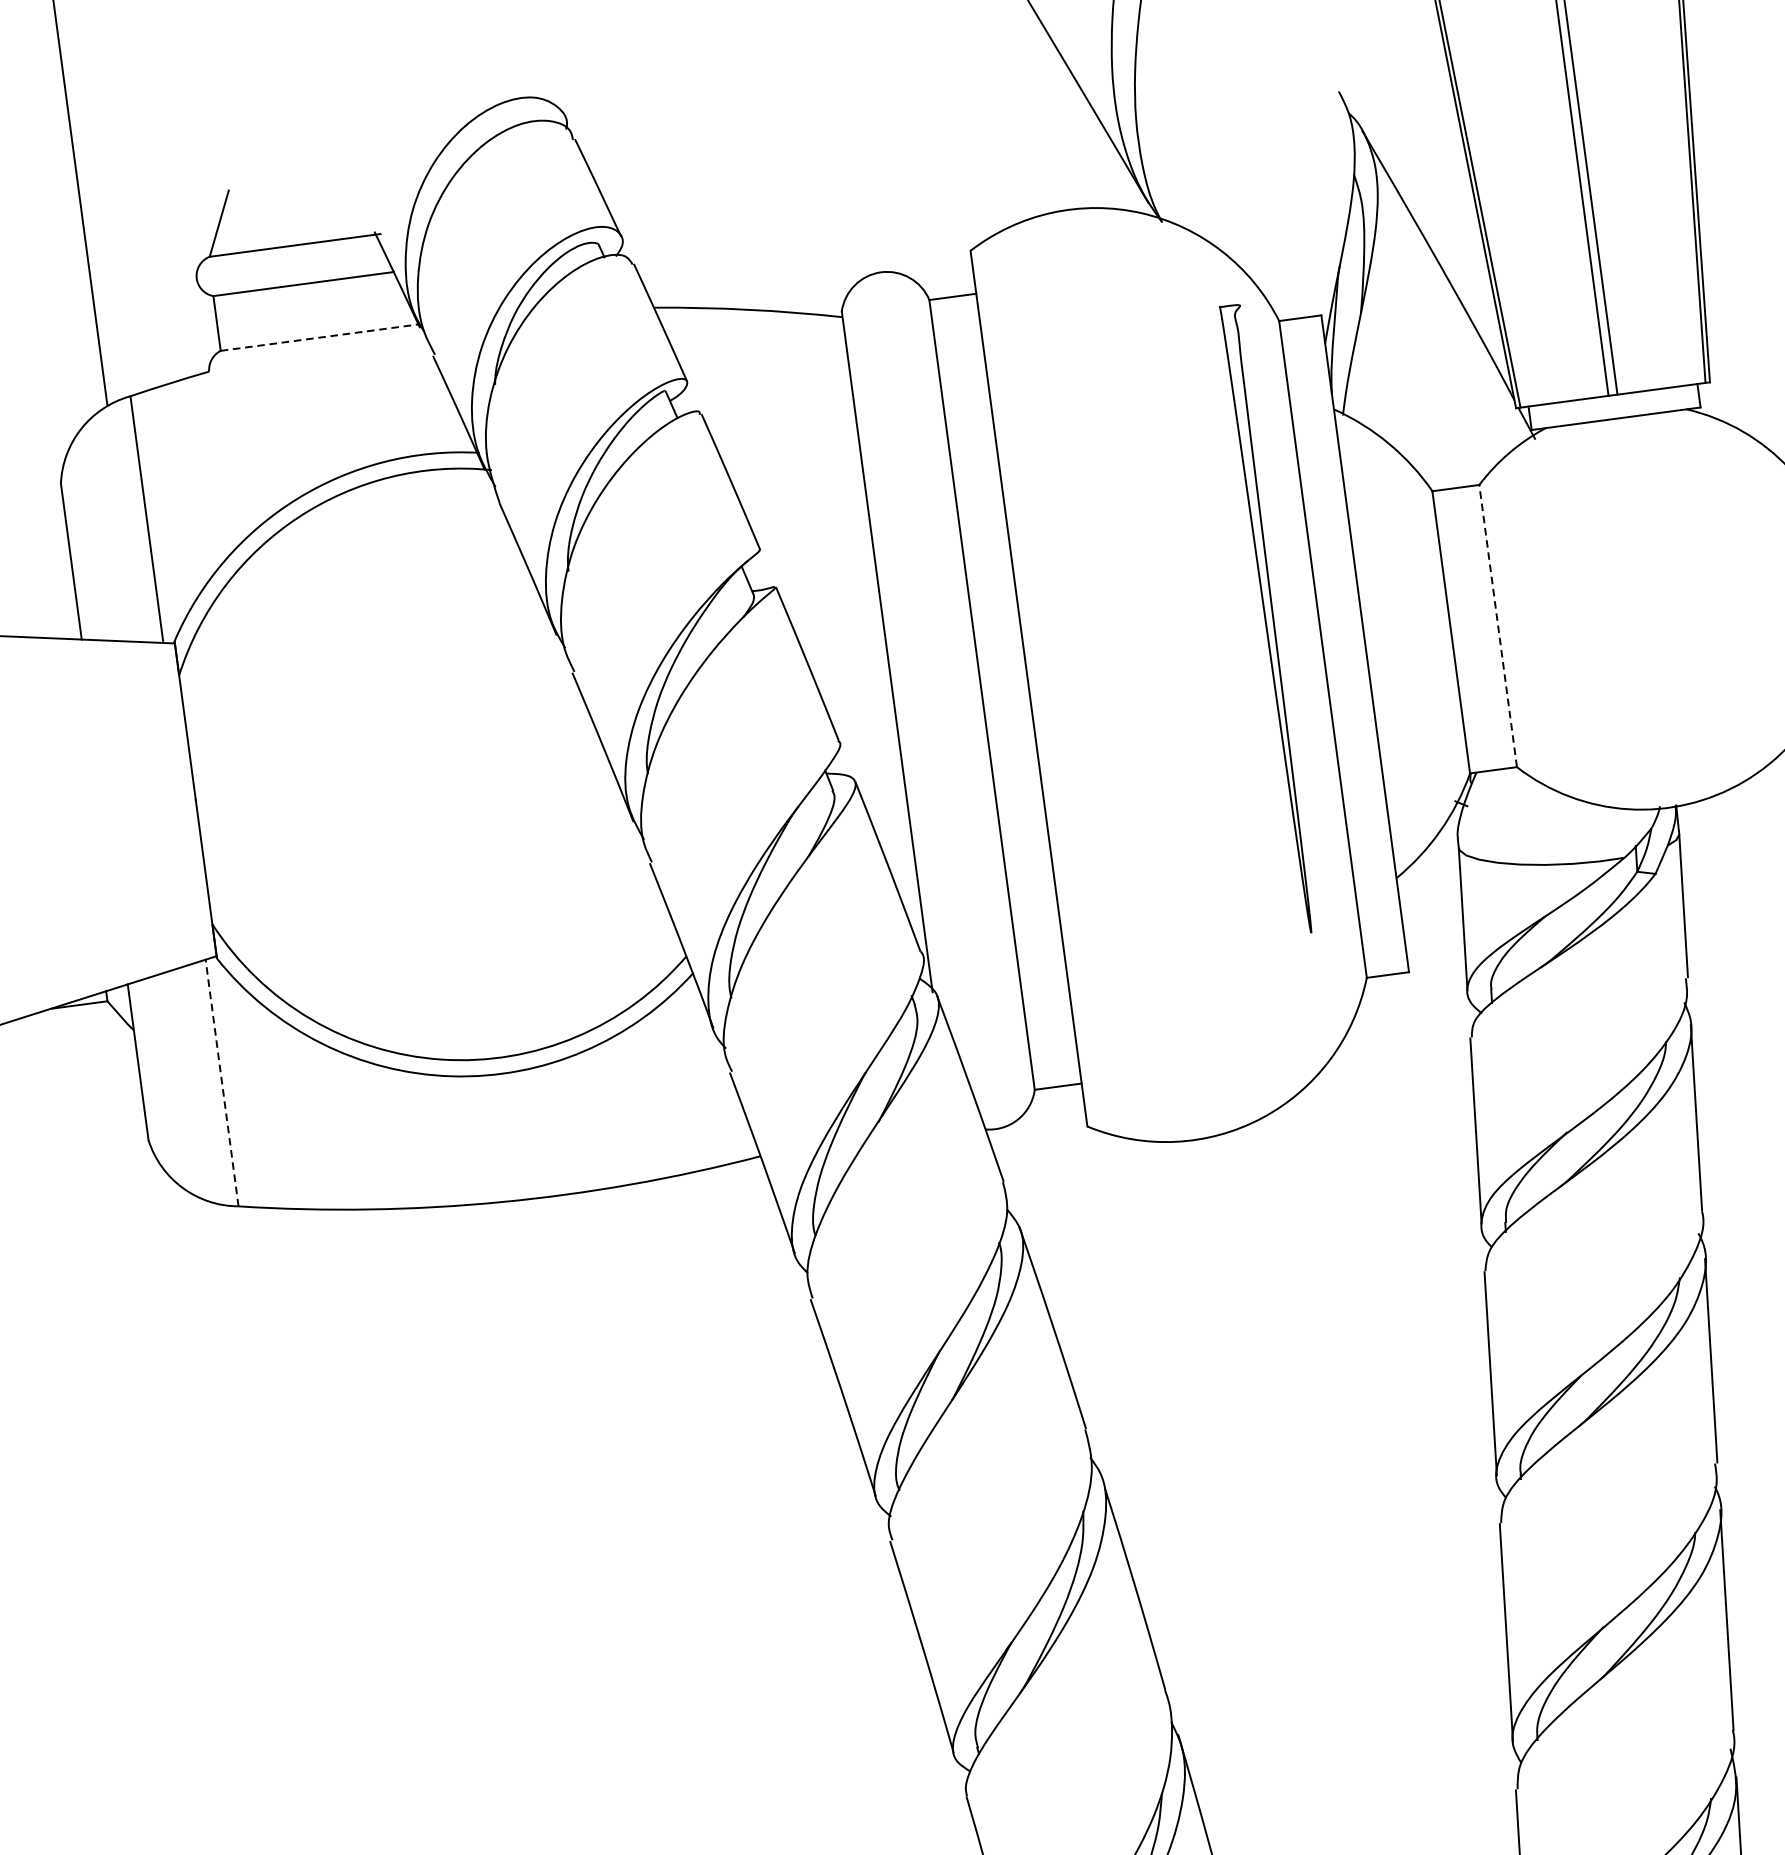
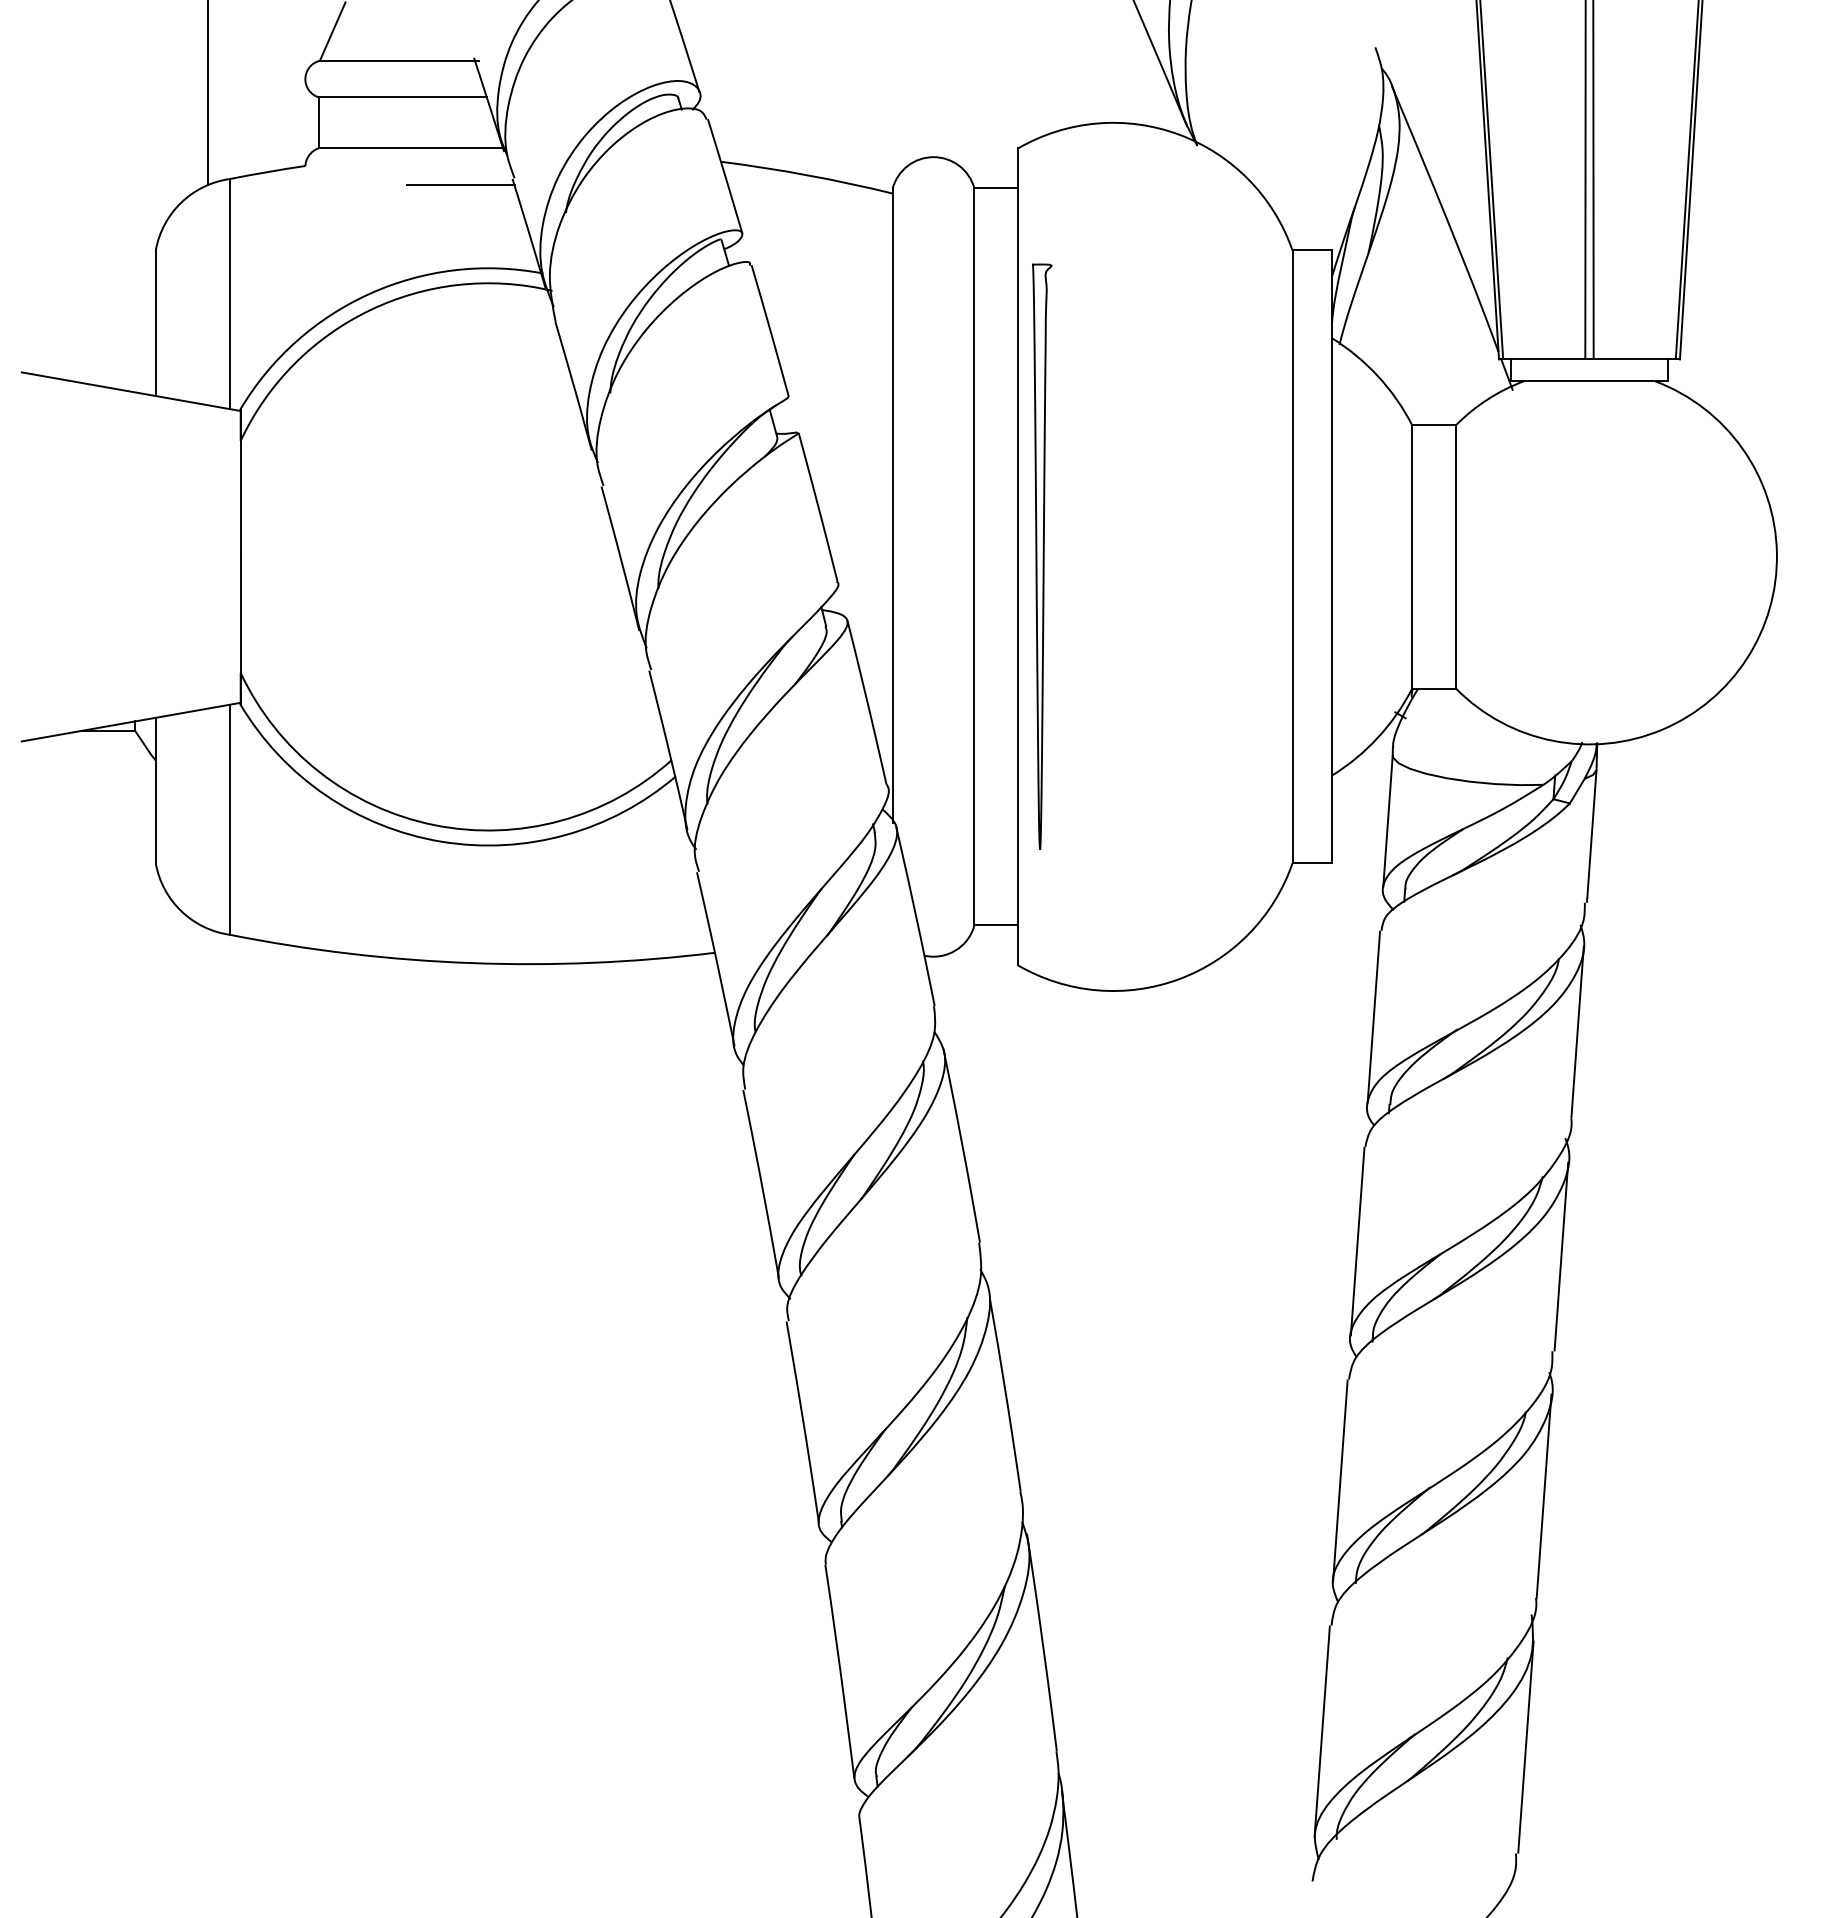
line: (320, 337) -> (411, 148), dashed -> solid
line: (378, 369) -> (460, 184), added
curve: (1271, 618) -> (1042, 556), moved
line: (1497, 625) -> (1455, 556), dashed -> solid
line: (222, 1082) -> (230, 819), dashed -> solid

